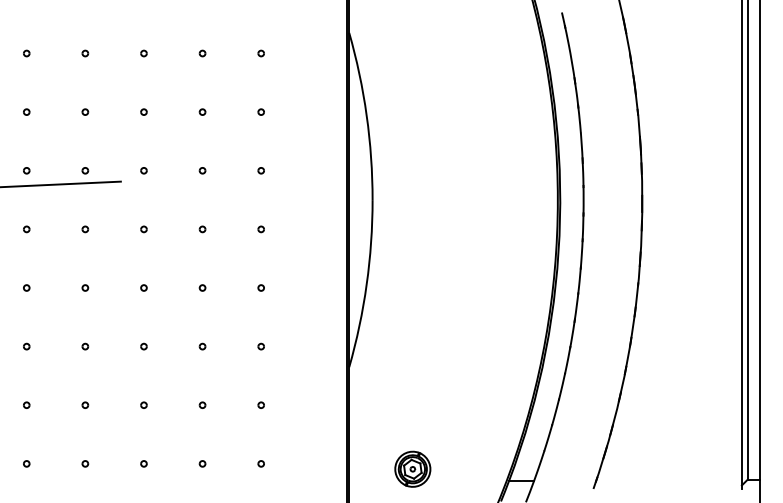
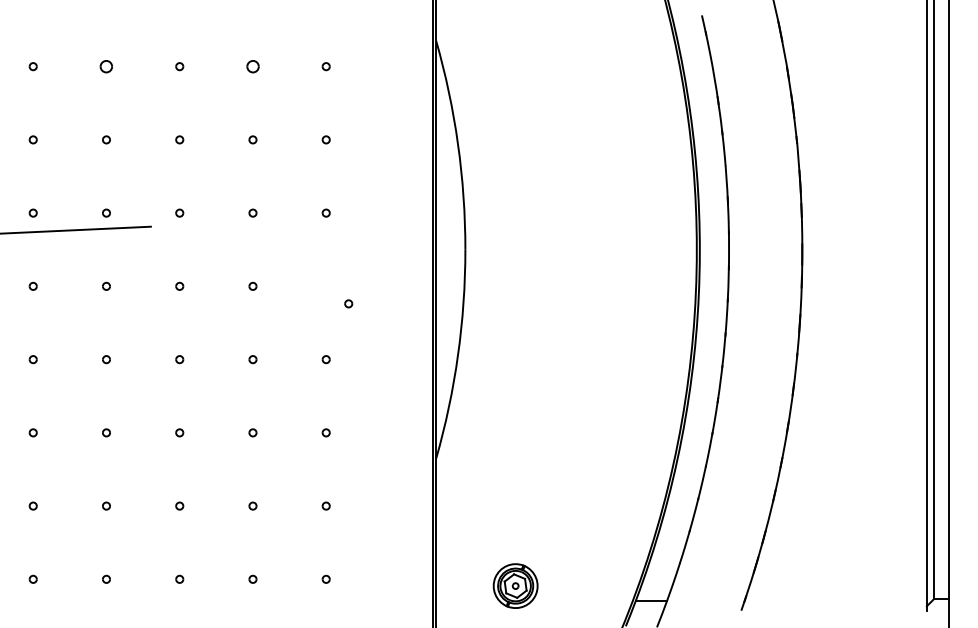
part: (85, 53) -> (106, 66), size x1.6
part: (202, 53) -> (252, 66), size x1.6
part: (260, 229) -> (347, 304), moved

